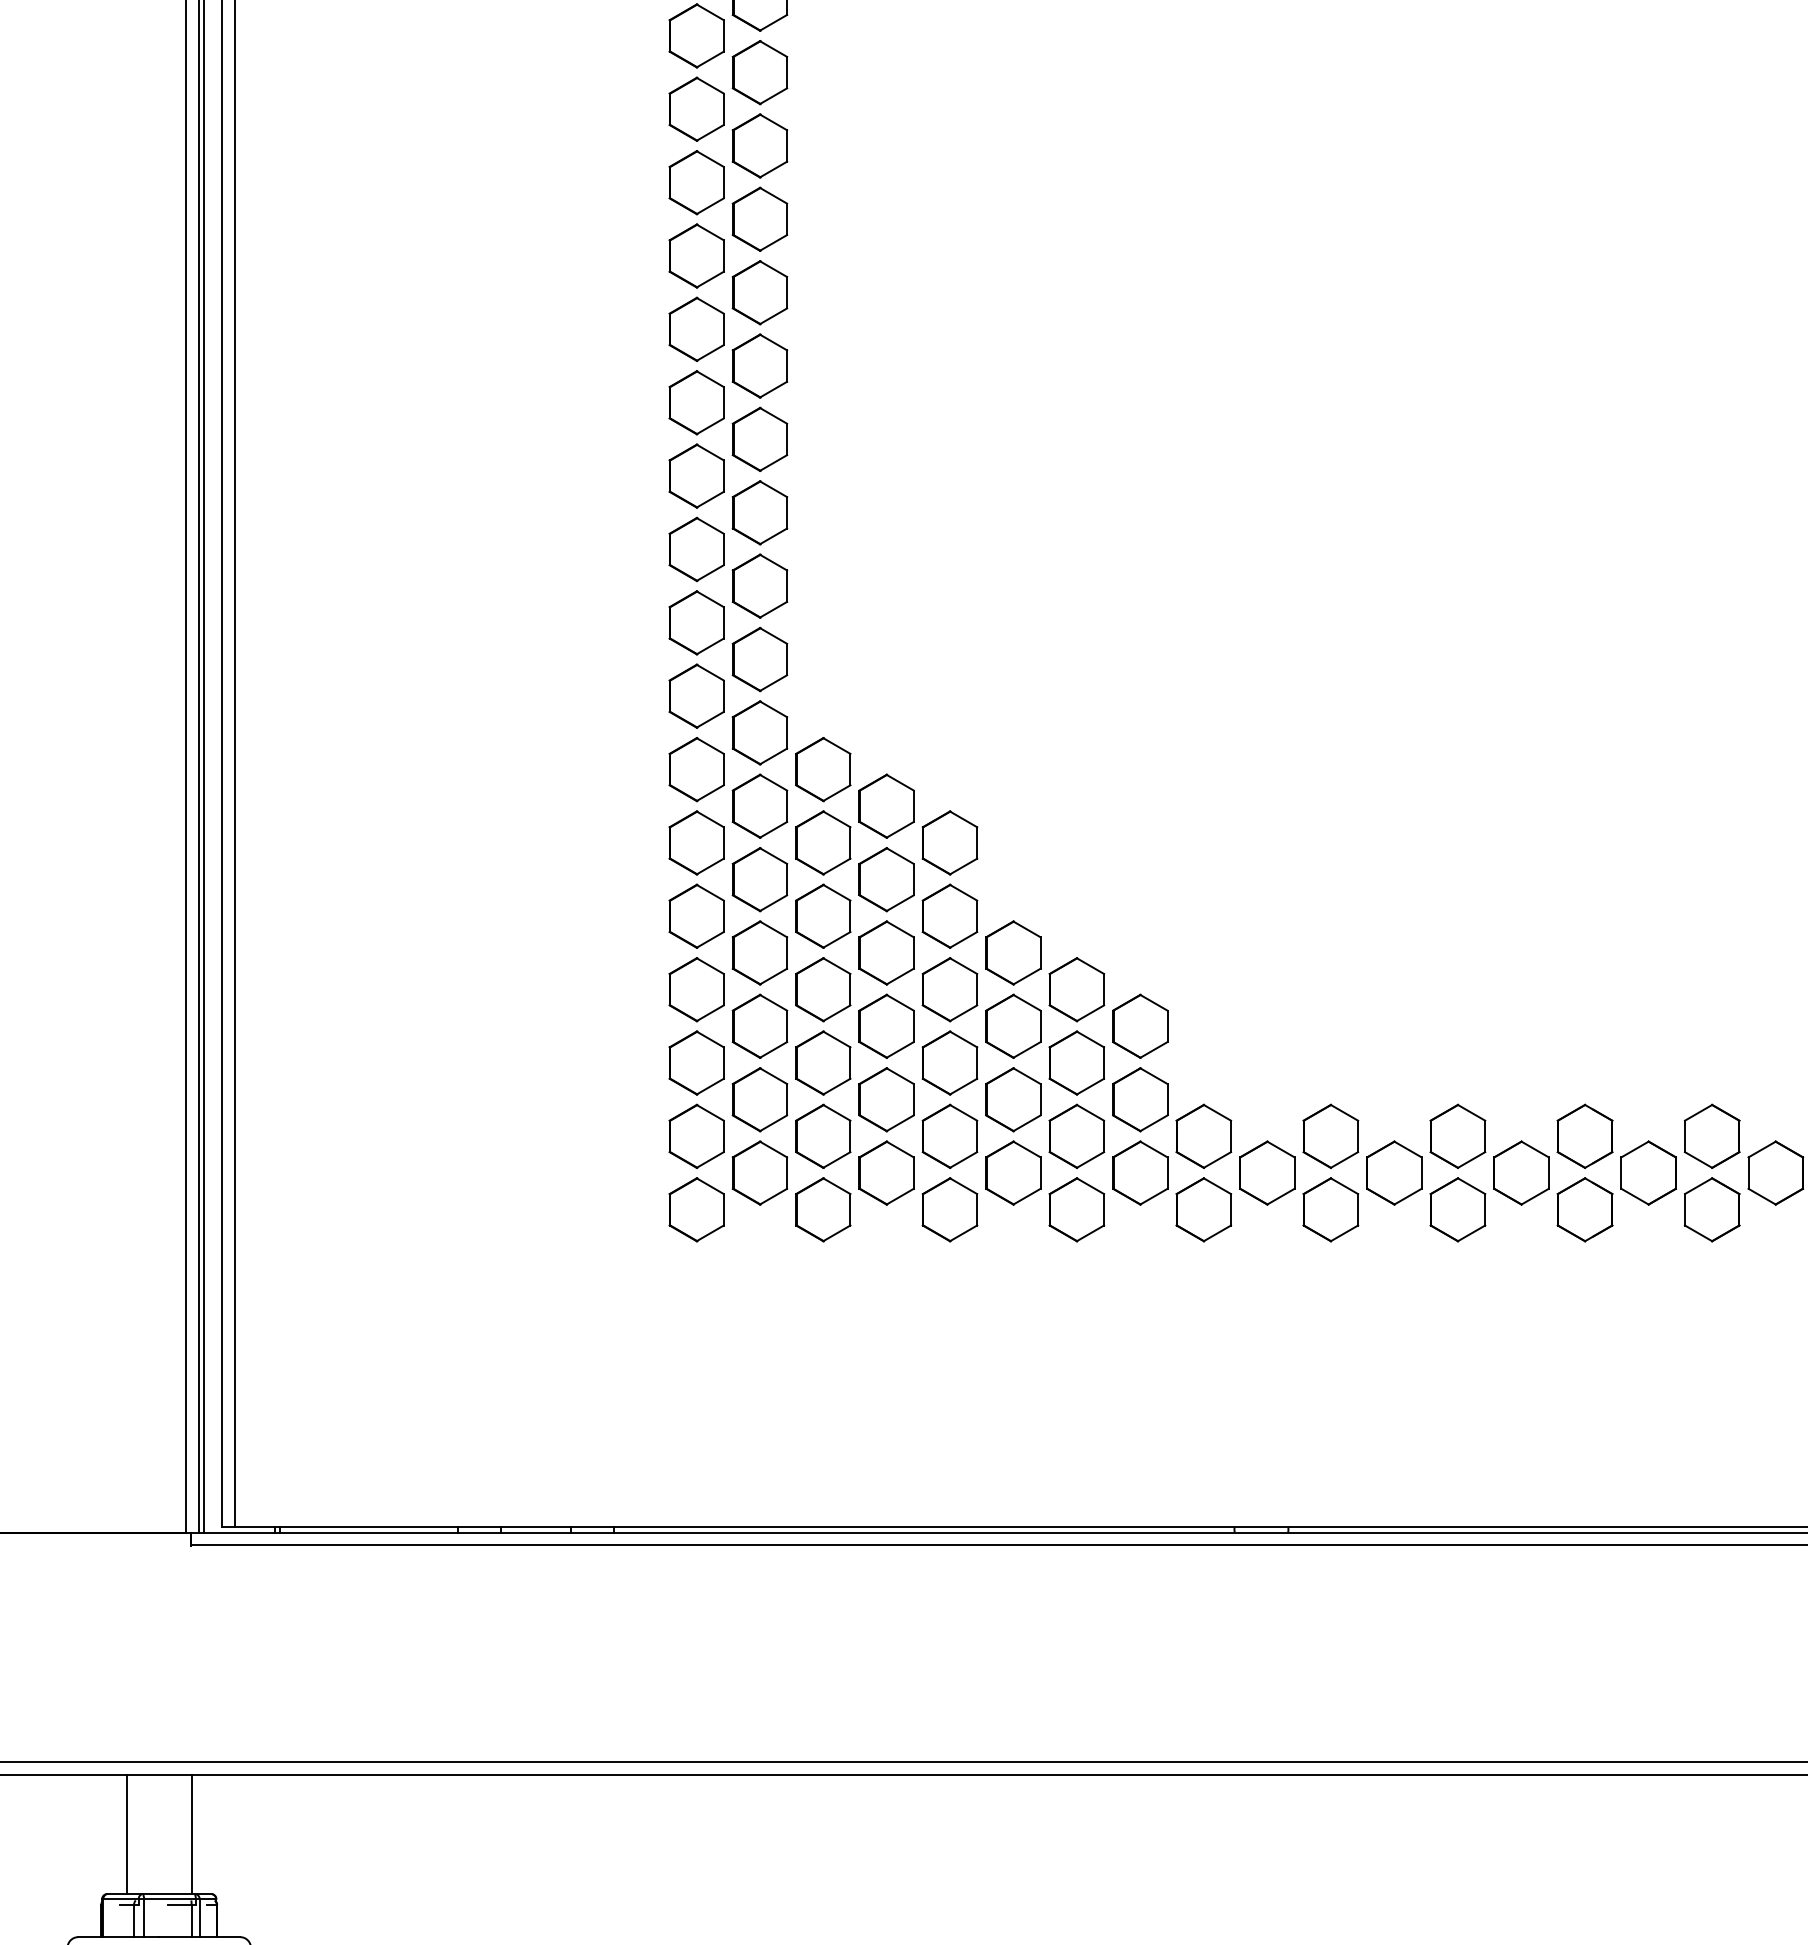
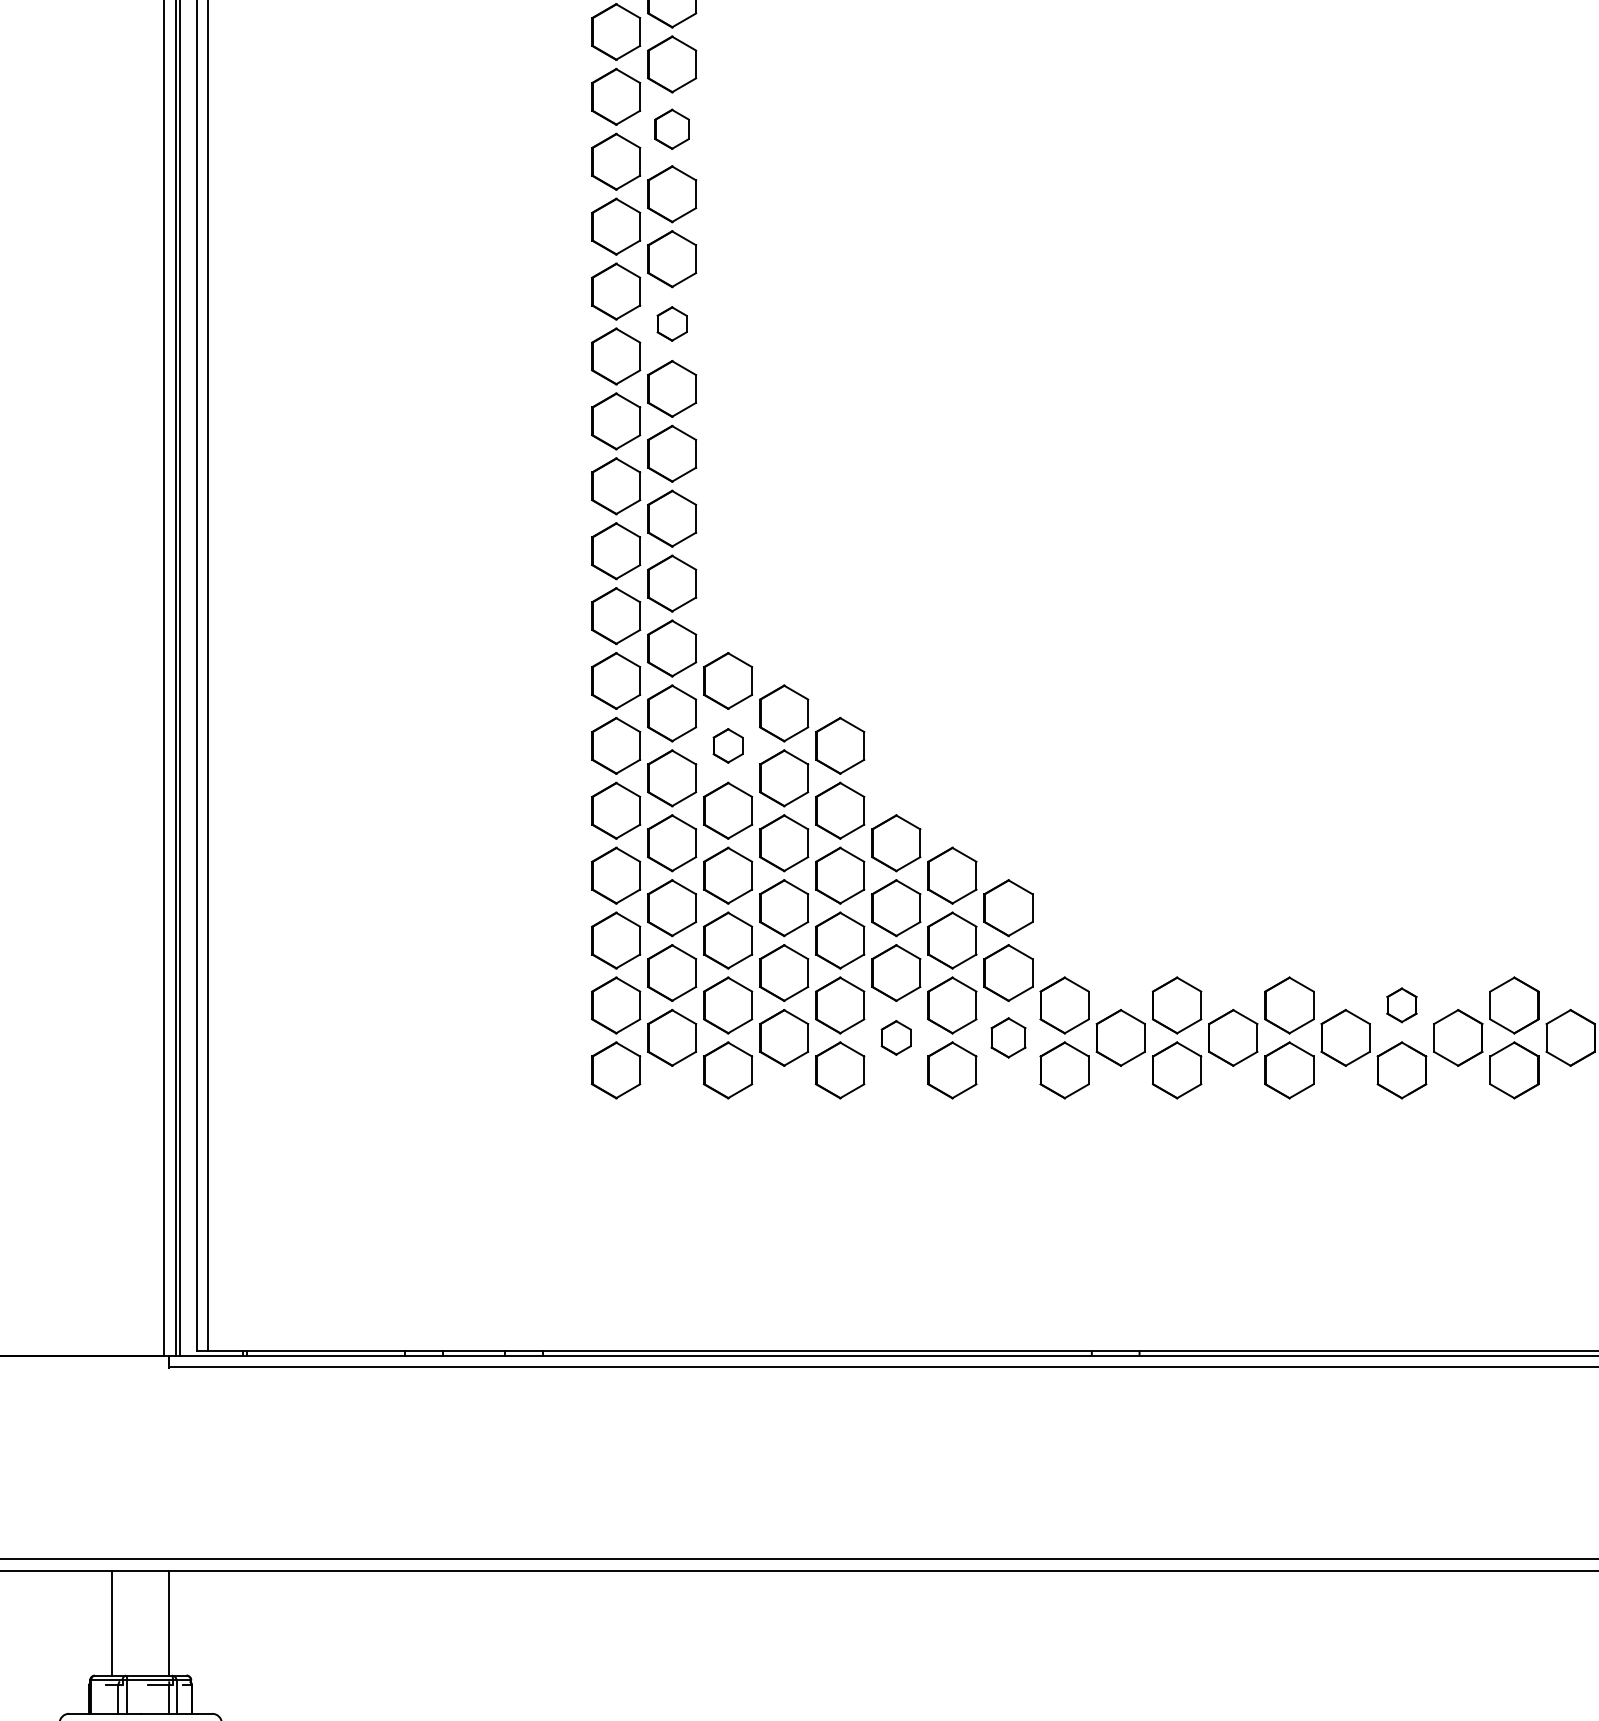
part: (759, 145) -> (671, 128), size x0.7
part: (759, 365) -> (671, 323), size x0.6
part: (823, 842) -> (728, 745), size x0.6
part: (1584, 1135) -> (1401, 1004), size x0.6
part: (1013, 1172) -> (896, 1037), size x0.6
part: (1140, 1172) -> (1008, 1037), size x0.7

